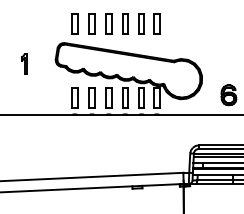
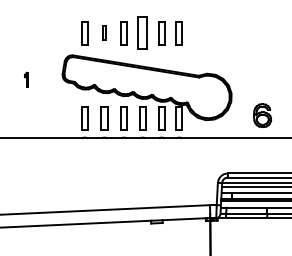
part: (92, 24) -> (104, 33), size x0.6
part: (124, 24) -> (142, 33), size x1.4
part: (24, 63) -> (26, 79), size x0.6

